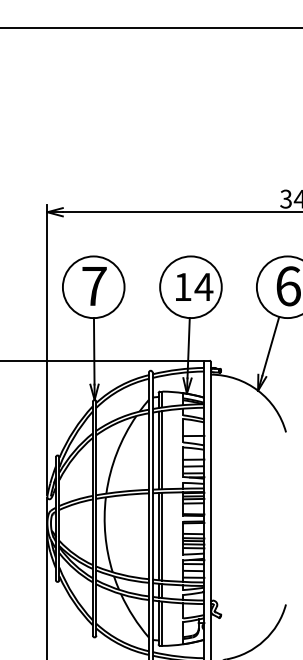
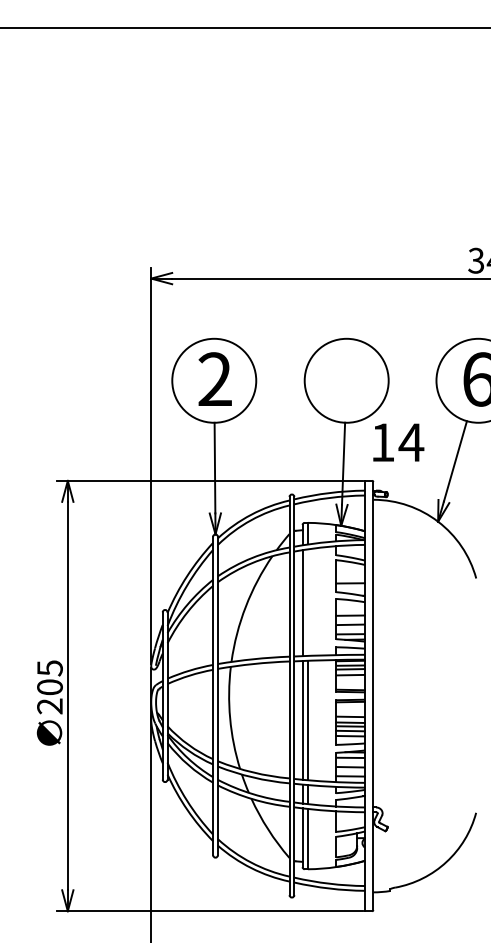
text: (94, 285) -> (215, 378), 7 -> 2
text: (194, 287) -> (398, 442), moved
line: (162, 450) -> (307, 602), removed

